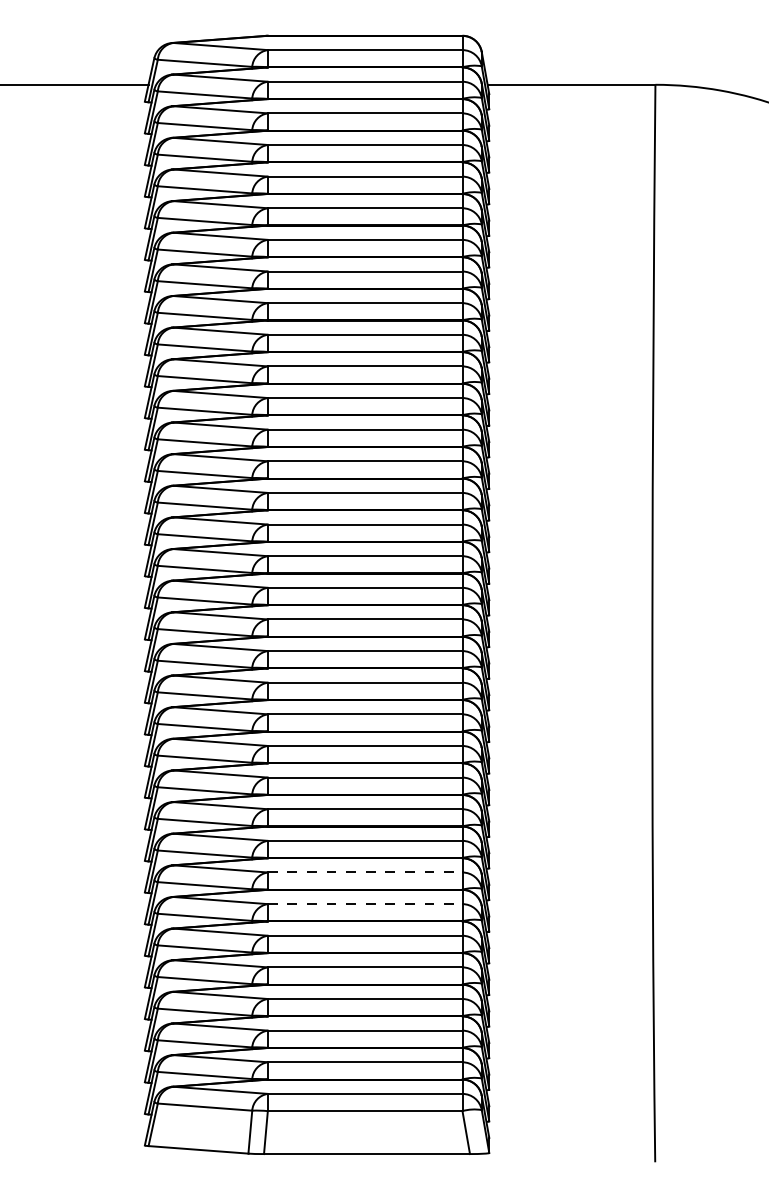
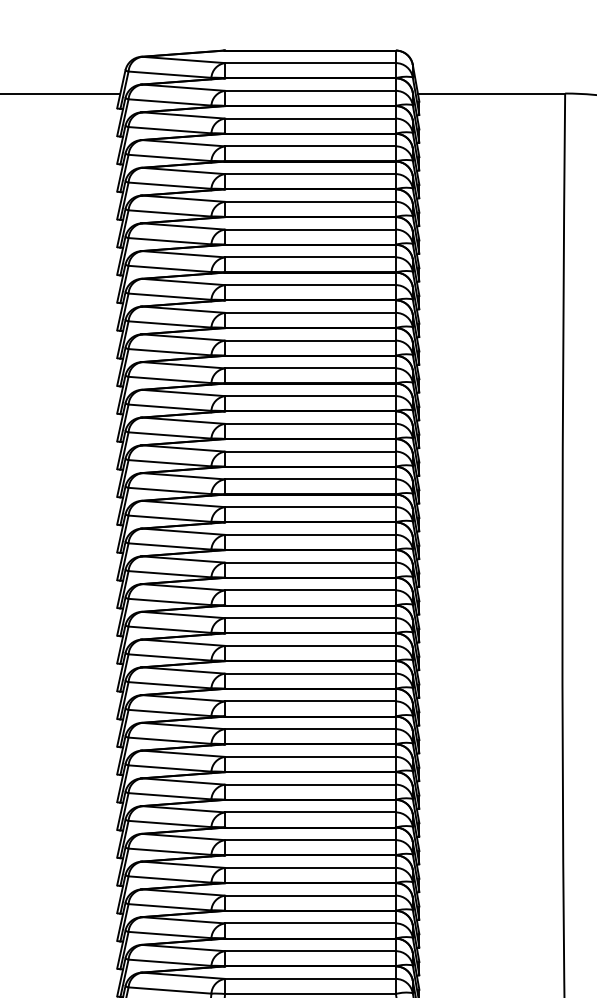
line: (365, 872) -> (310, 784), dashed -> solid
line: (365, 904) -> (310, 812), dashed -> solid

